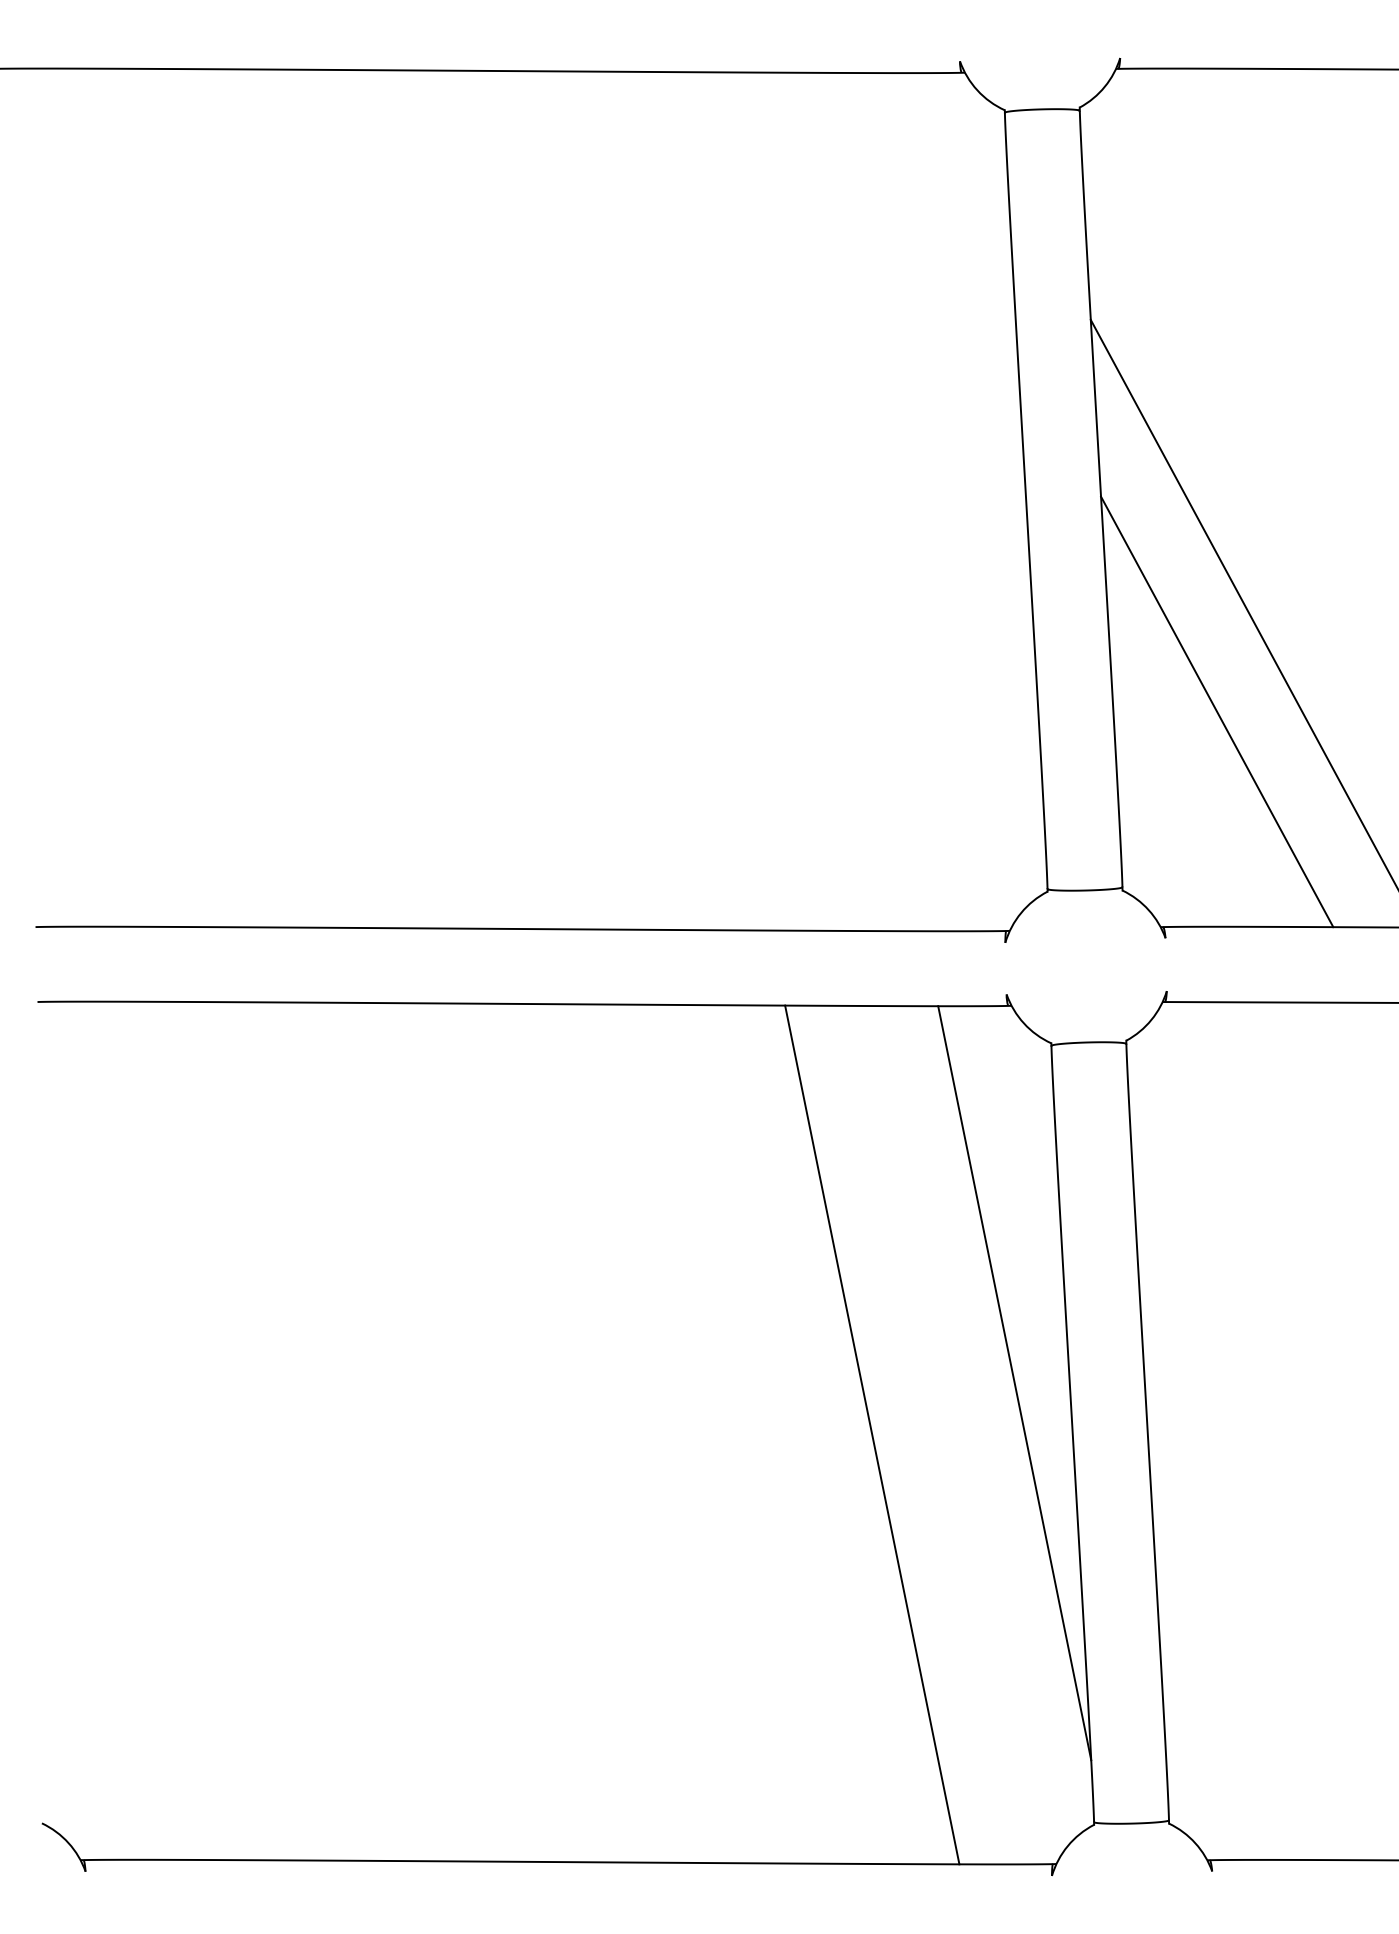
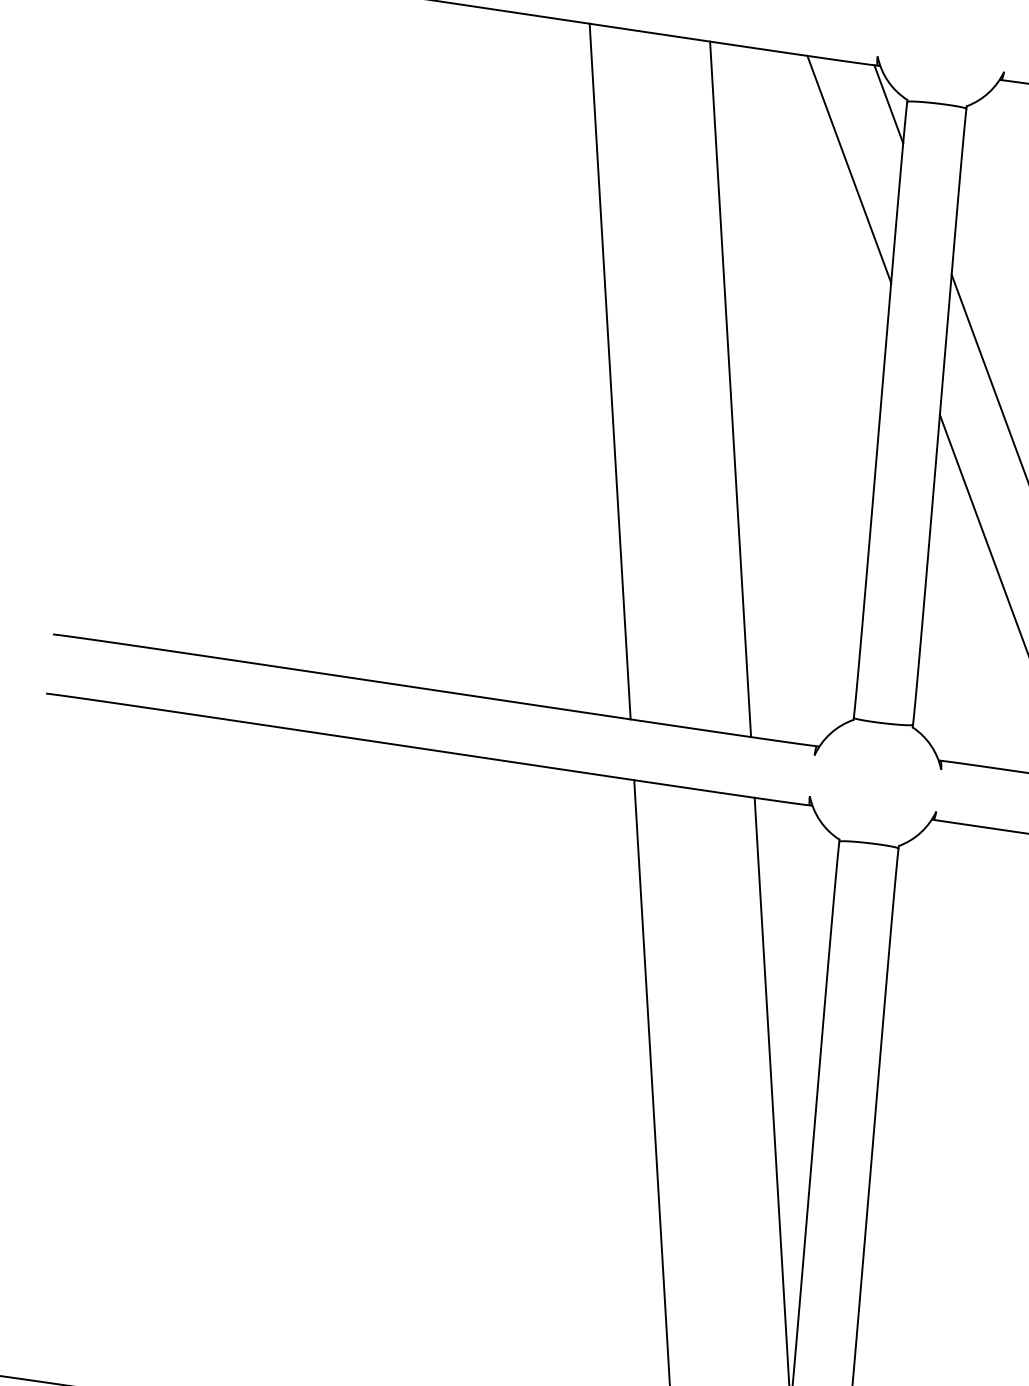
line: (982, 118) -> (888, 103), added
line: (944, 206) -> (849, 169), added
line: (682, 500) -> (610, 371), added
line: (835, 501) -> (730, 389), added

